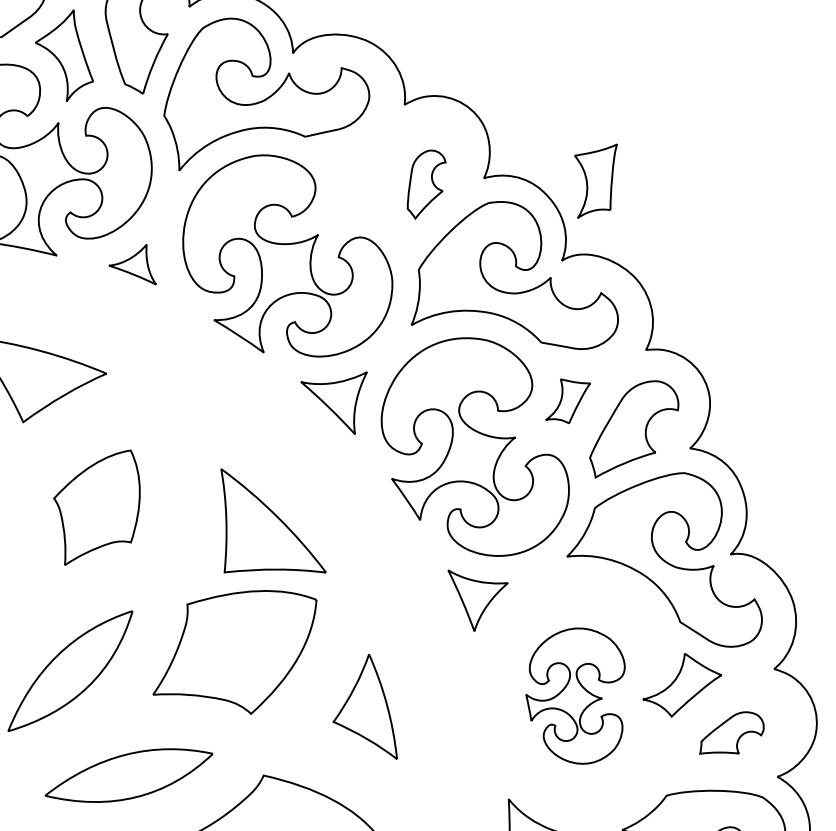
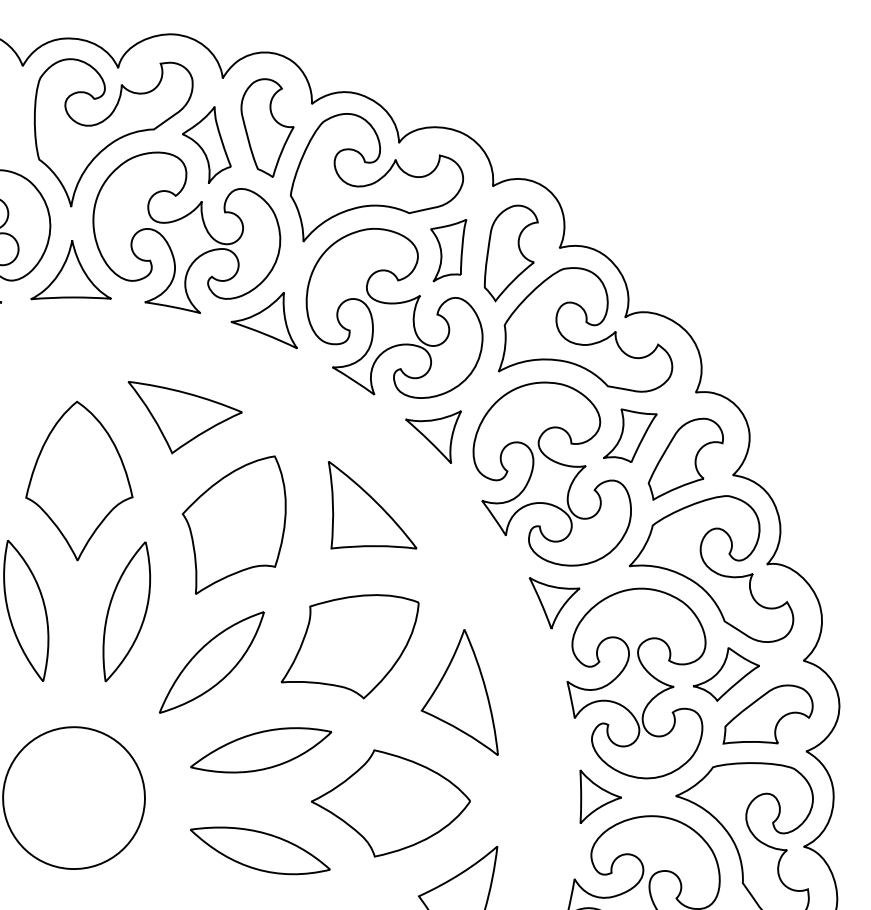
part: (595, 181) -> (448, 250), moved
part: (426, 184) -> (511, 253), size x1.67
part: (131, 264) -> (263, 320), size x1.67
part: (568, 401) -> (630, 435), size x1.43
part: (96, 507) -> (233, 524), size x1.43
part: (273, 521) -> (372, 505), moved
part: (575, 696) -> (636, 683), size x1.67
part: (364, 706) -> (459, 692), size x1.43
part: (731, 732) -> (767, 714), size x1.67

